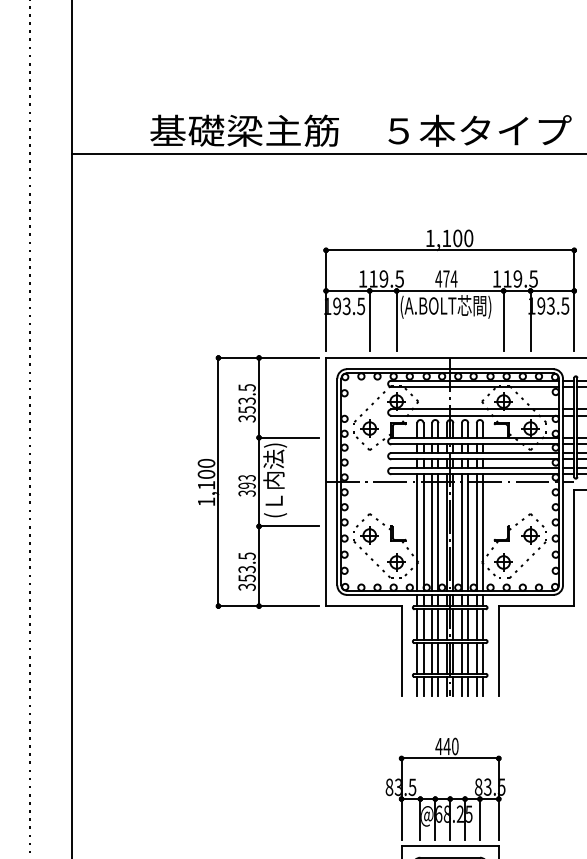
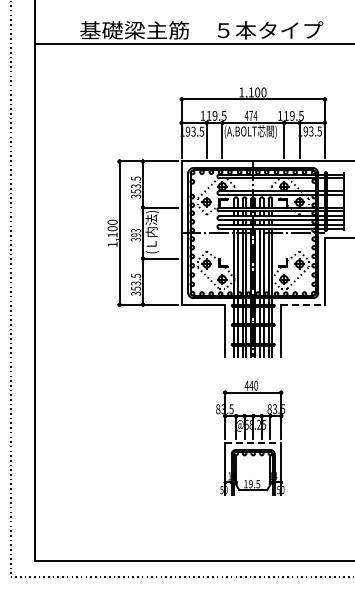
line: (537, 605) -> (303, 304), solid -> dashed
line: (450, 846) -> (253, 443), solid -> dashed

